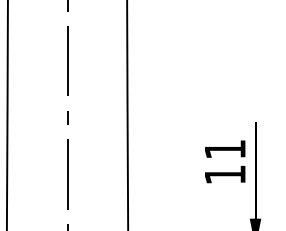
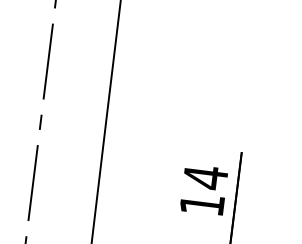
text: (225, 149) -> (205, 177), 11 -> 14

